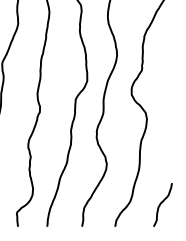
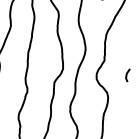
curve: (172, 89) -> (127, 75), added

